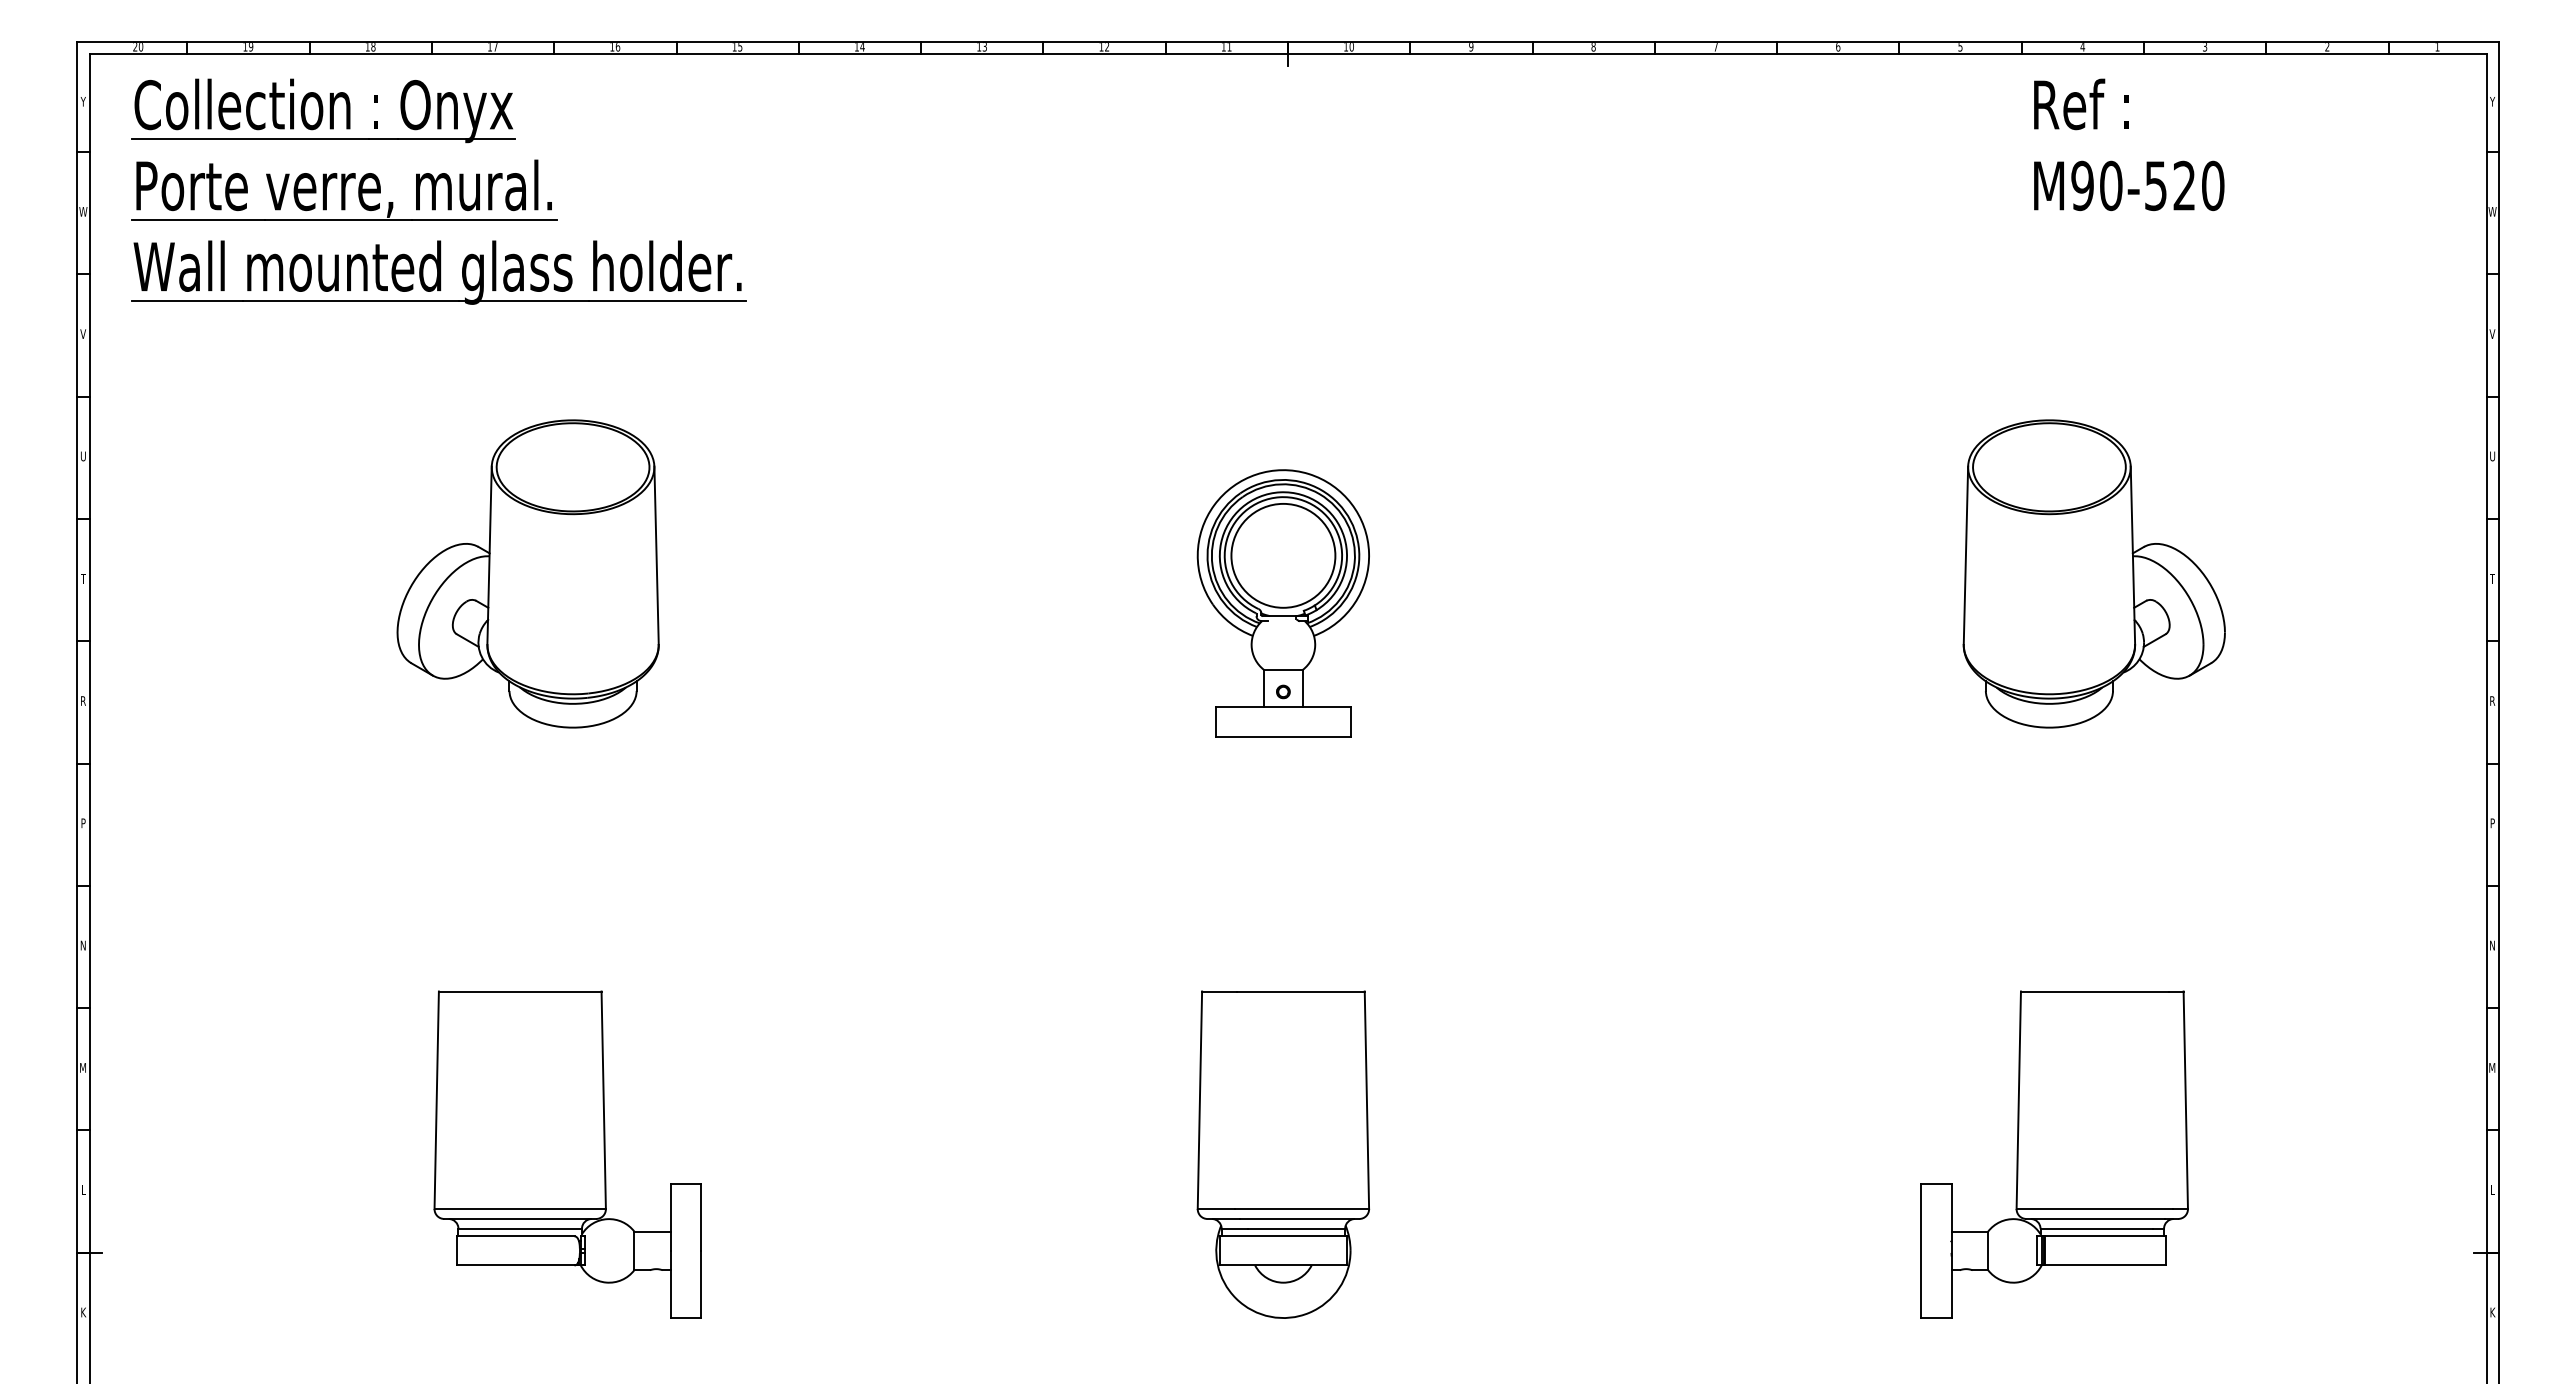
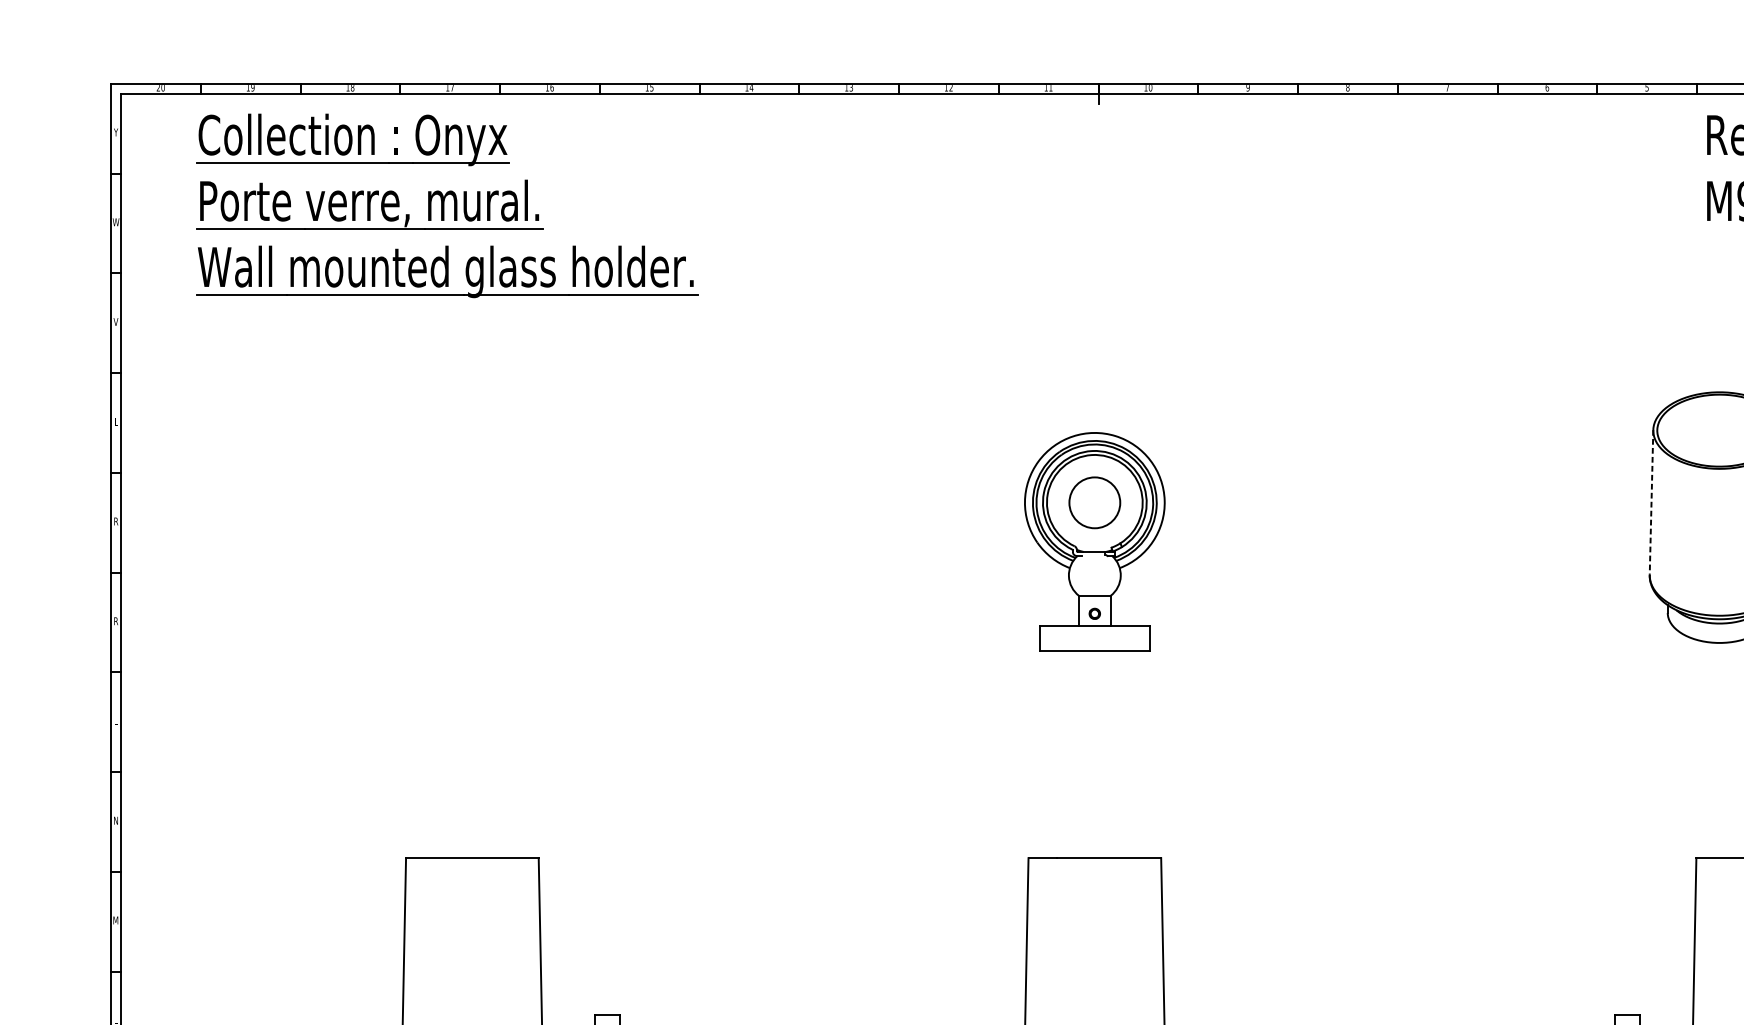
part: (438, 191) -> (446, 205), moved
text: (83, 456) -> (116, 421), U -> L
circle: (1283, 555) -> (1094, 502), size x0.6
line: (1965, 555) -> (1651, 502), solid -> dashed
part: (527, 573) -> (478, 517), removed
text: (83, 578) -> (116, 521), T -> R
text: (83, 822) -> (116, 720), P -> L

